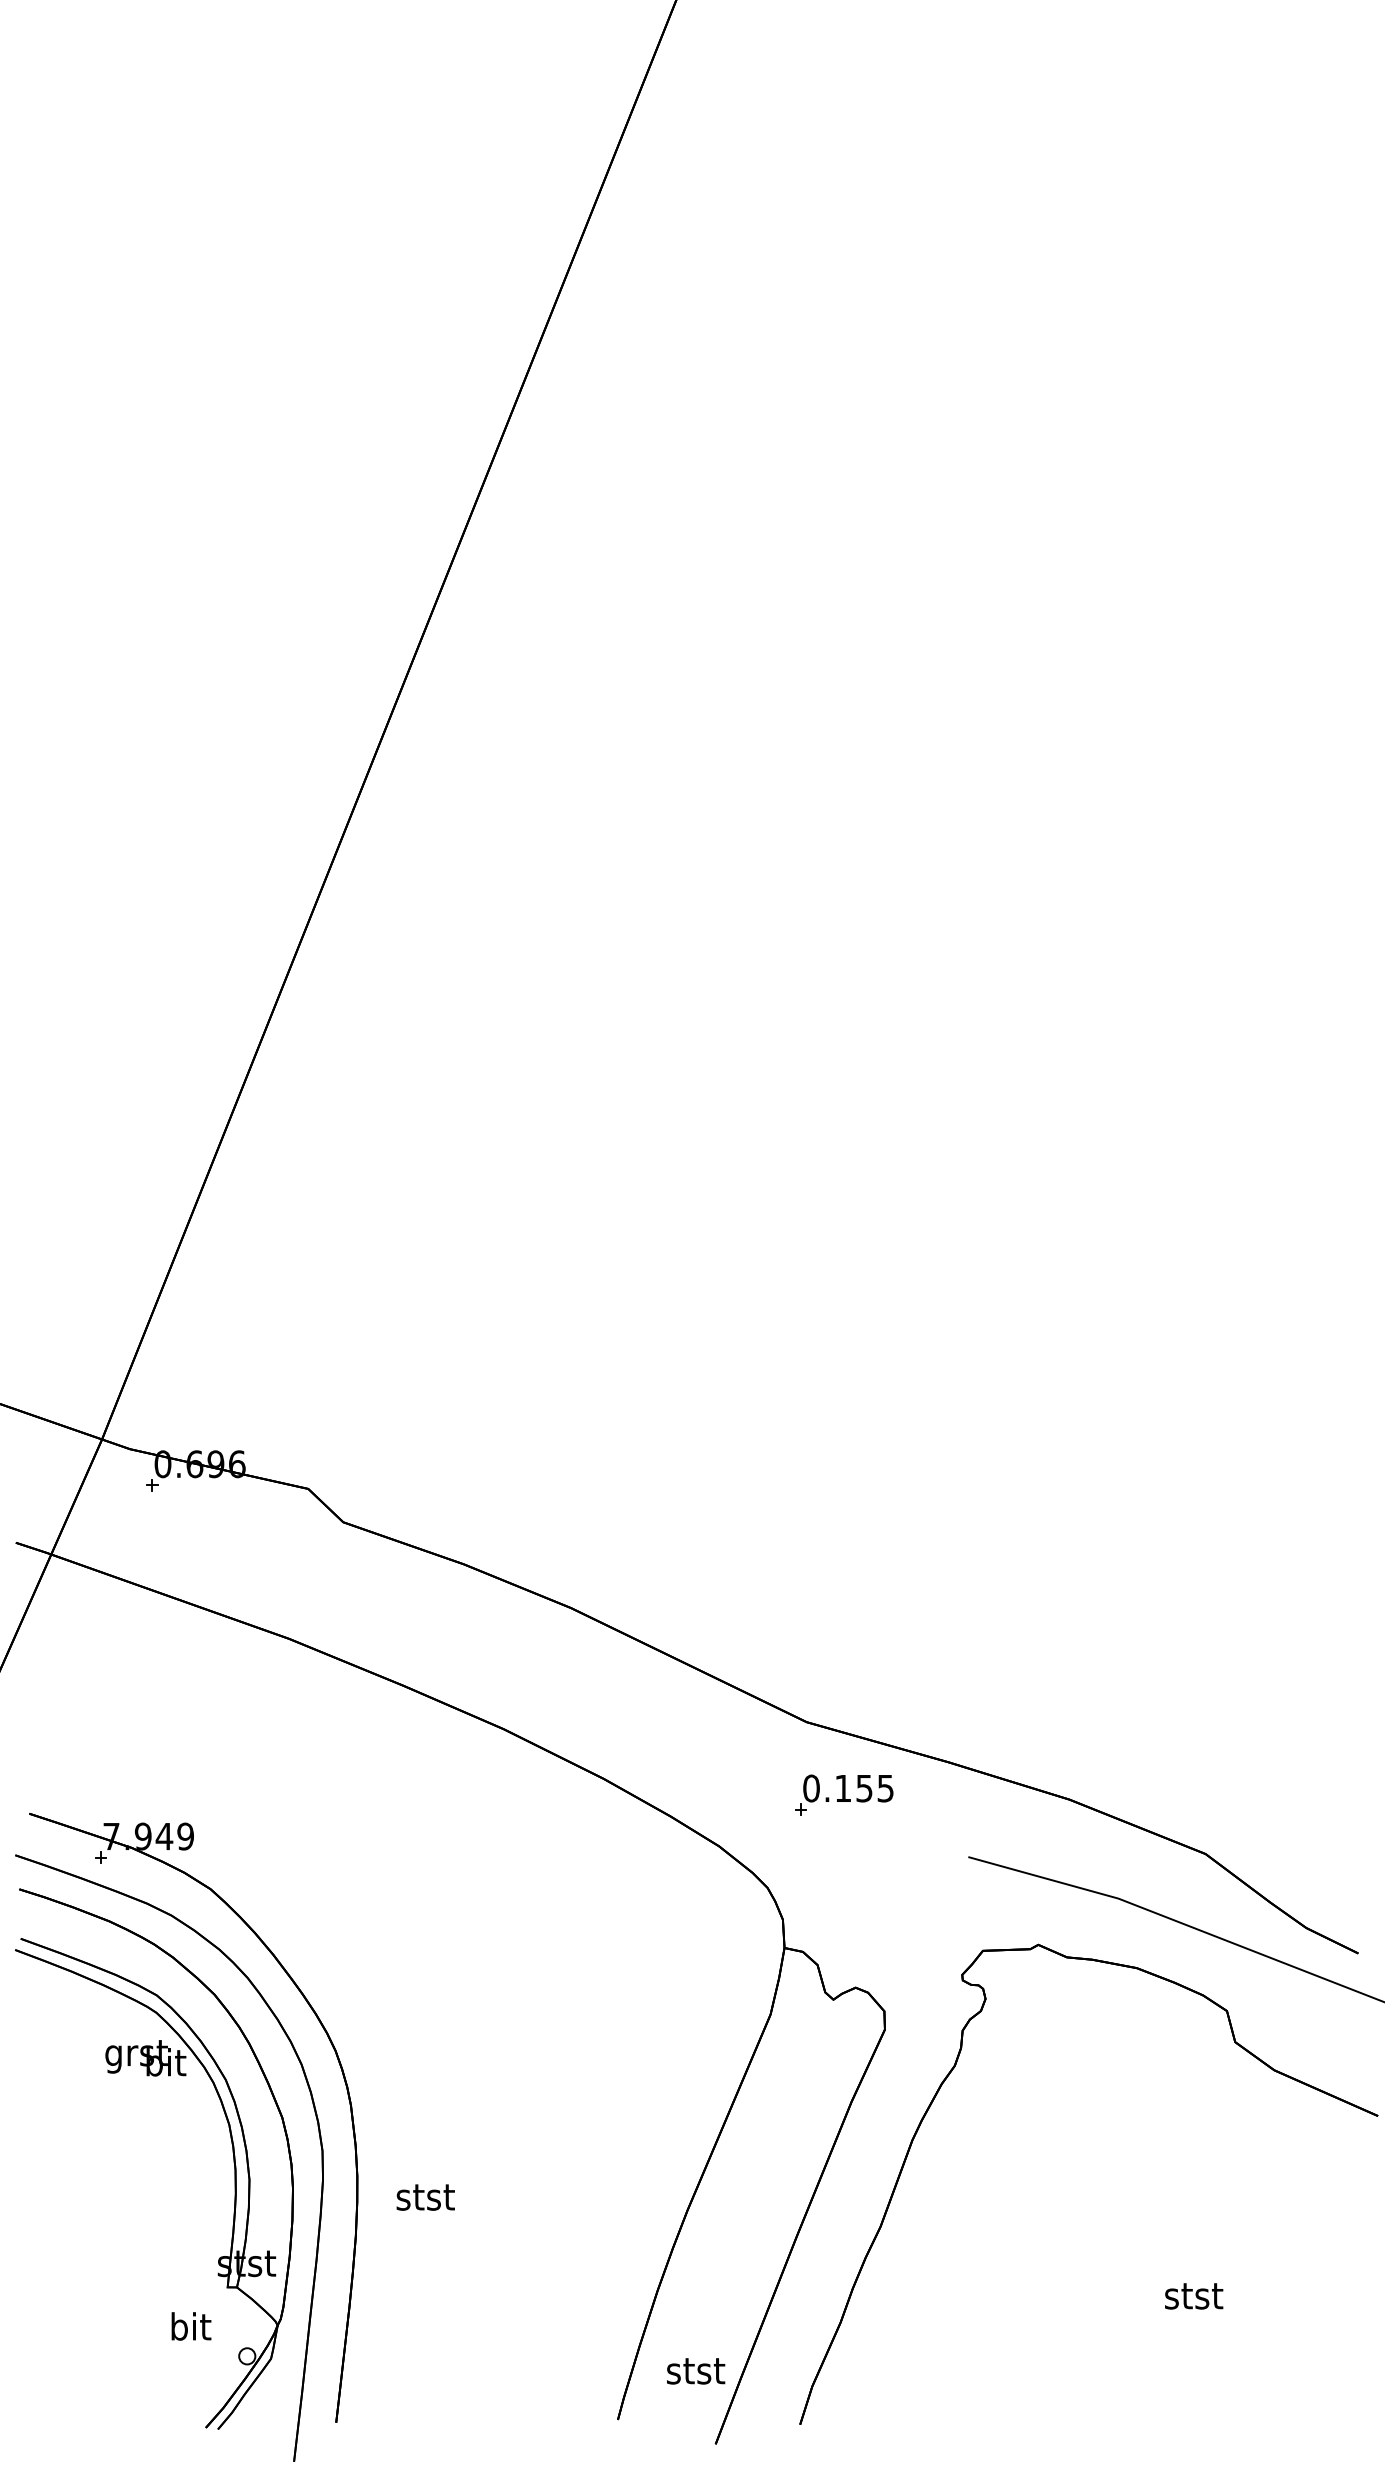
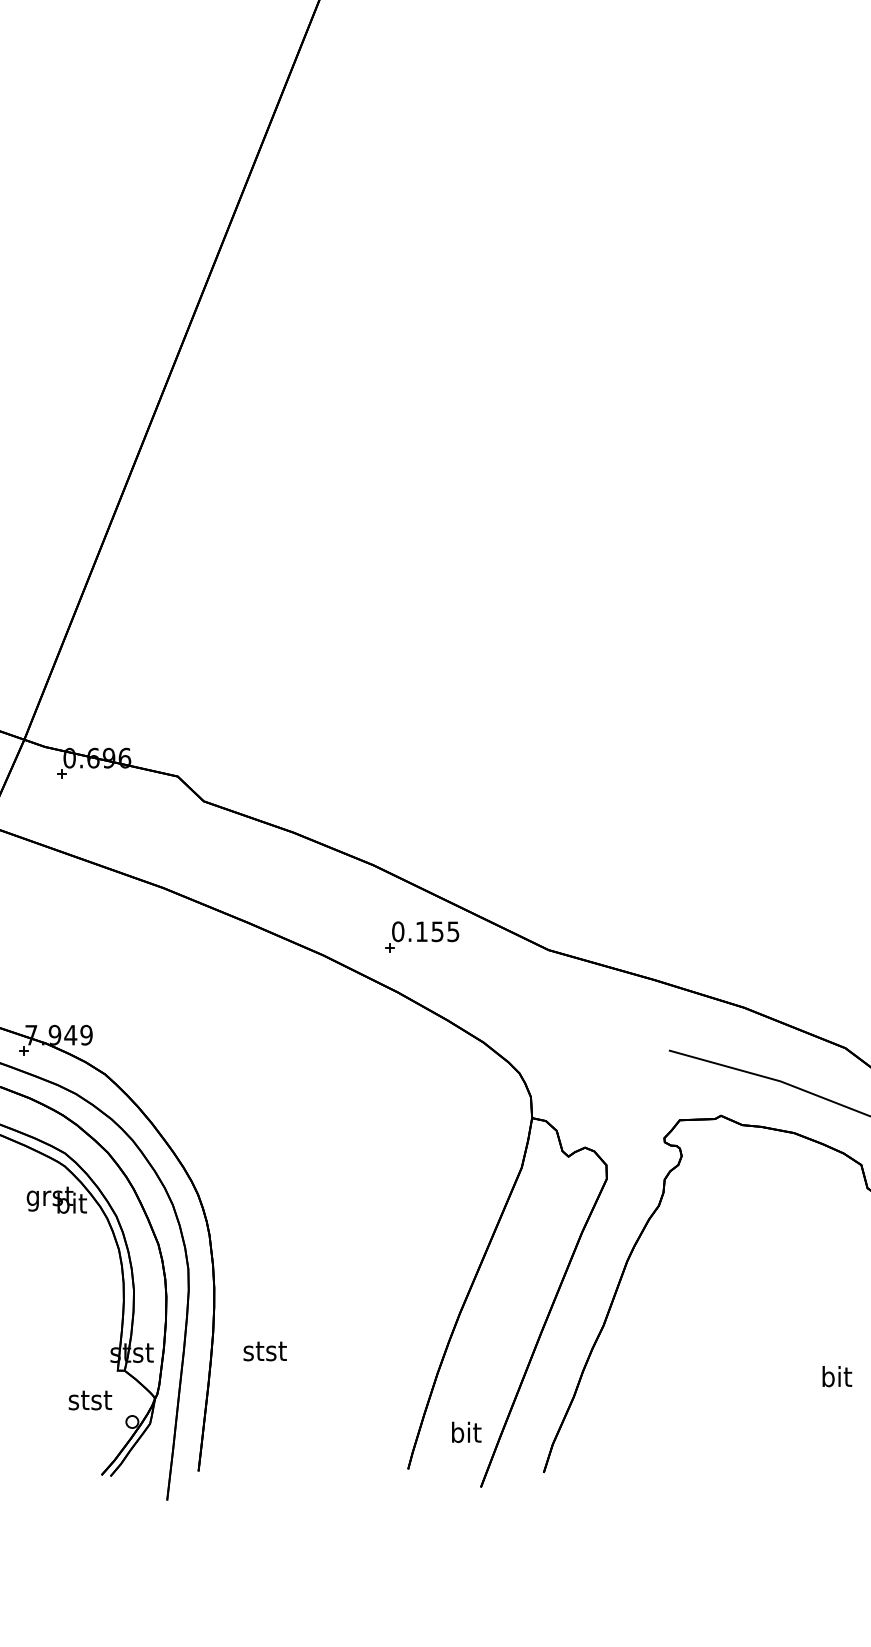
part: (844, 1794) -> (422, 936), moved
text: (425, 2197) -> (265, 1351), moved
text: (1194, 2295) -> (837, 1376), stst -> bit
text: (190, 2326) -> (90, 1399), bit -> stst
text: (696, 2370) -> (466, 1432), stst -> bit

